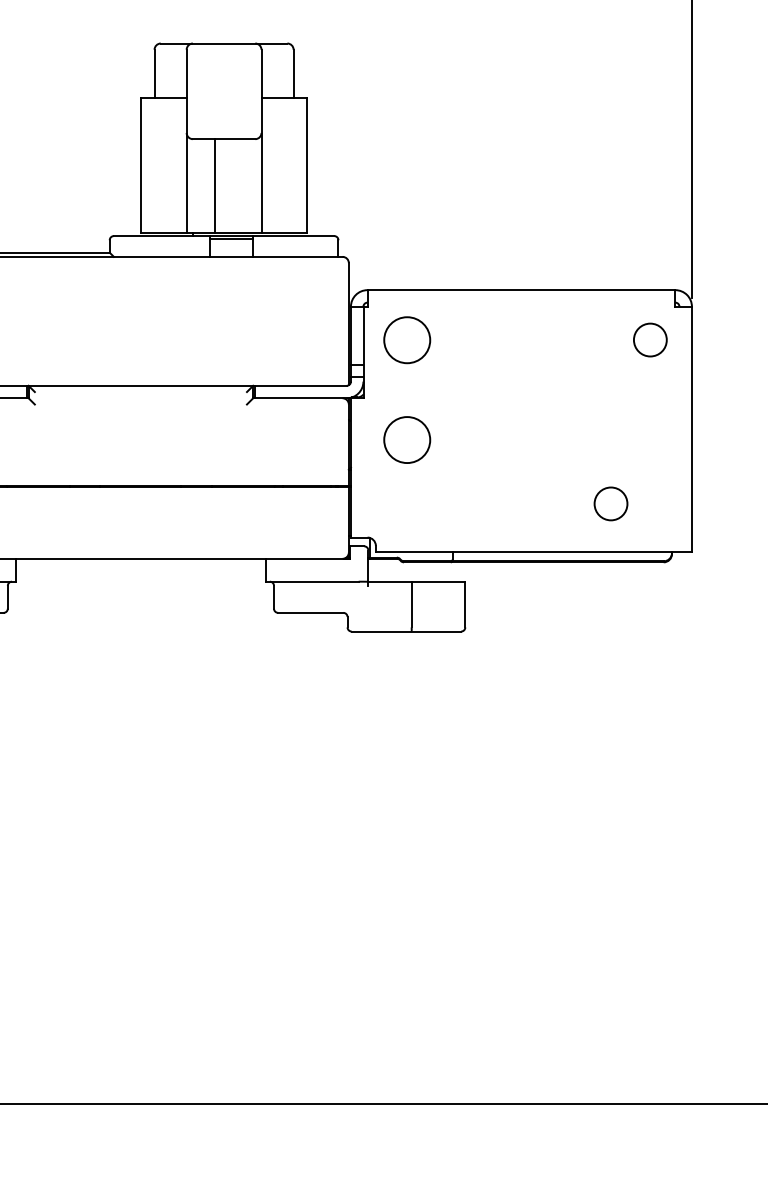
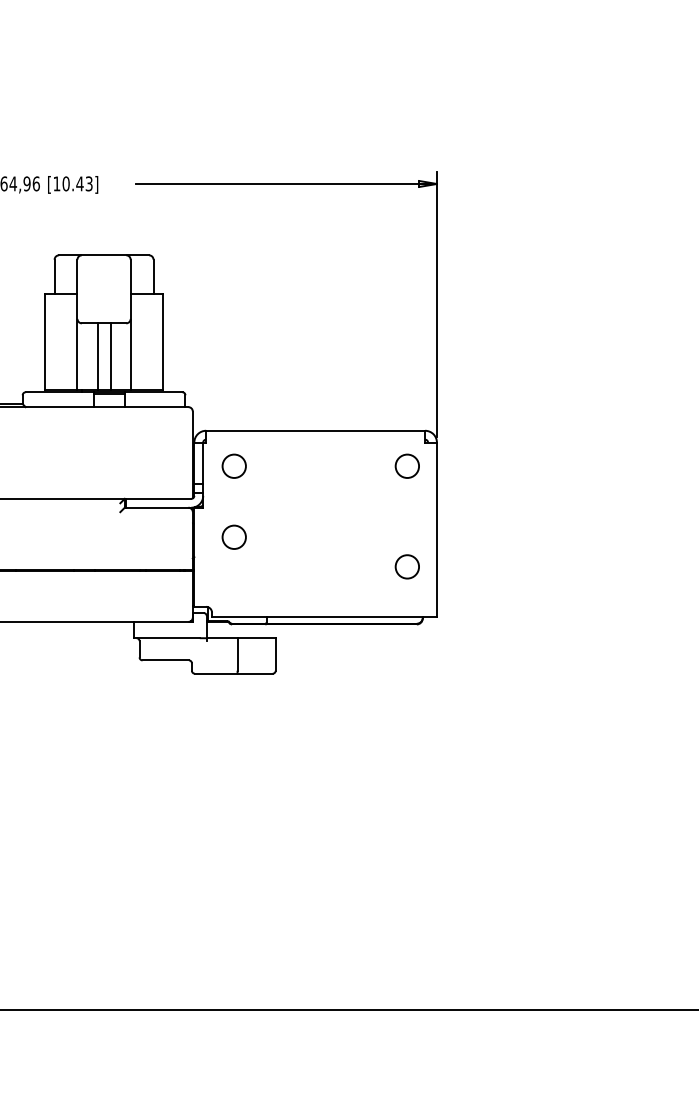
line: (233, 185) -> (110, 356), added
circle: (405, 338) -> (233, 465), size x0.71
circle: (405, 438) -> (233, 536), size x0.71
circle: (609, 503) -> (406, 566), moved

